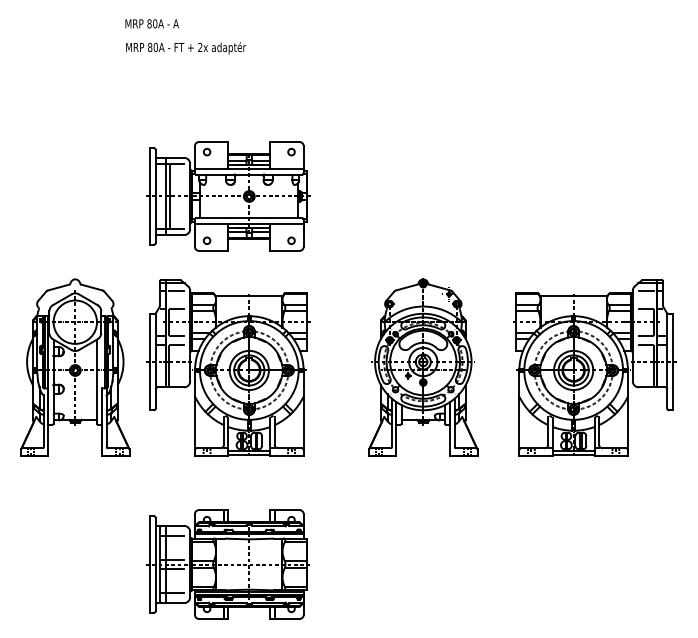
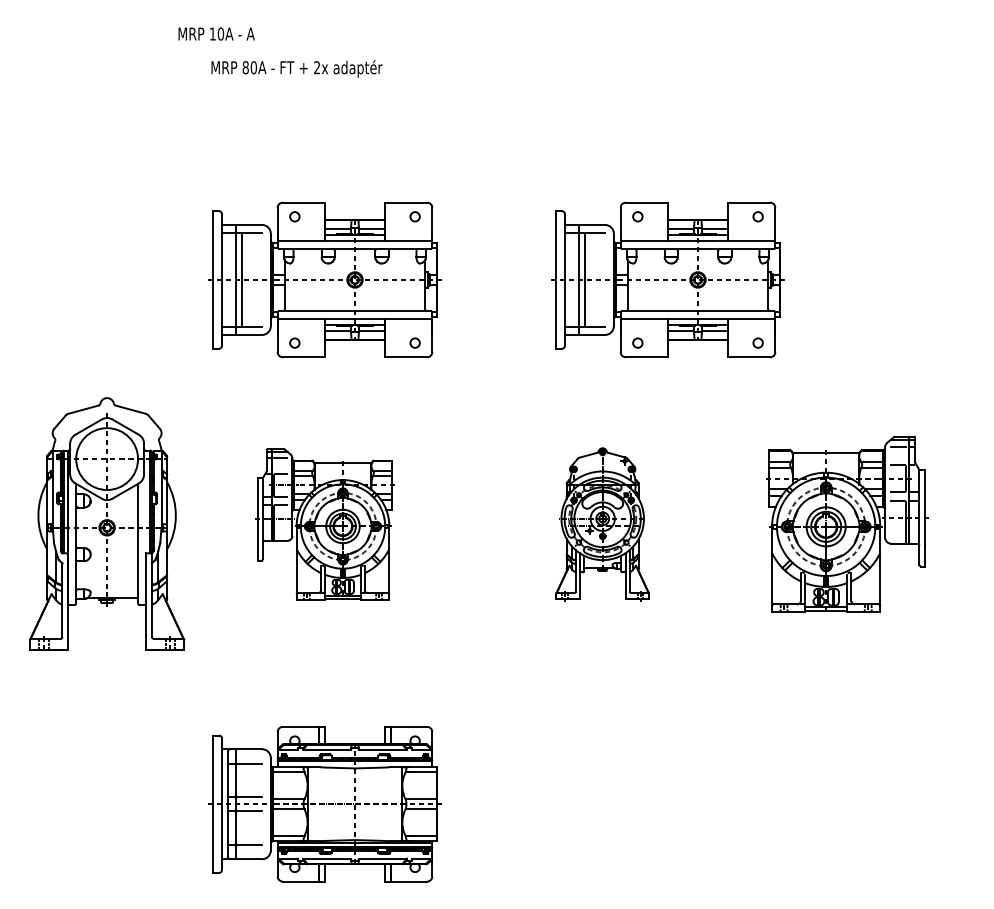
text: (149, 23) -> (212, 33), 80A -> 10A
text: (185, 48) -> (296, 68), moved
part: (468, 196) -> (667, 279), added
part: (423, 367) -> (602, 523), size x0.6
part: (227, 368) -> (324, 524), size x0.6
part: (595, 368) -> (847, 524), size x0.7

